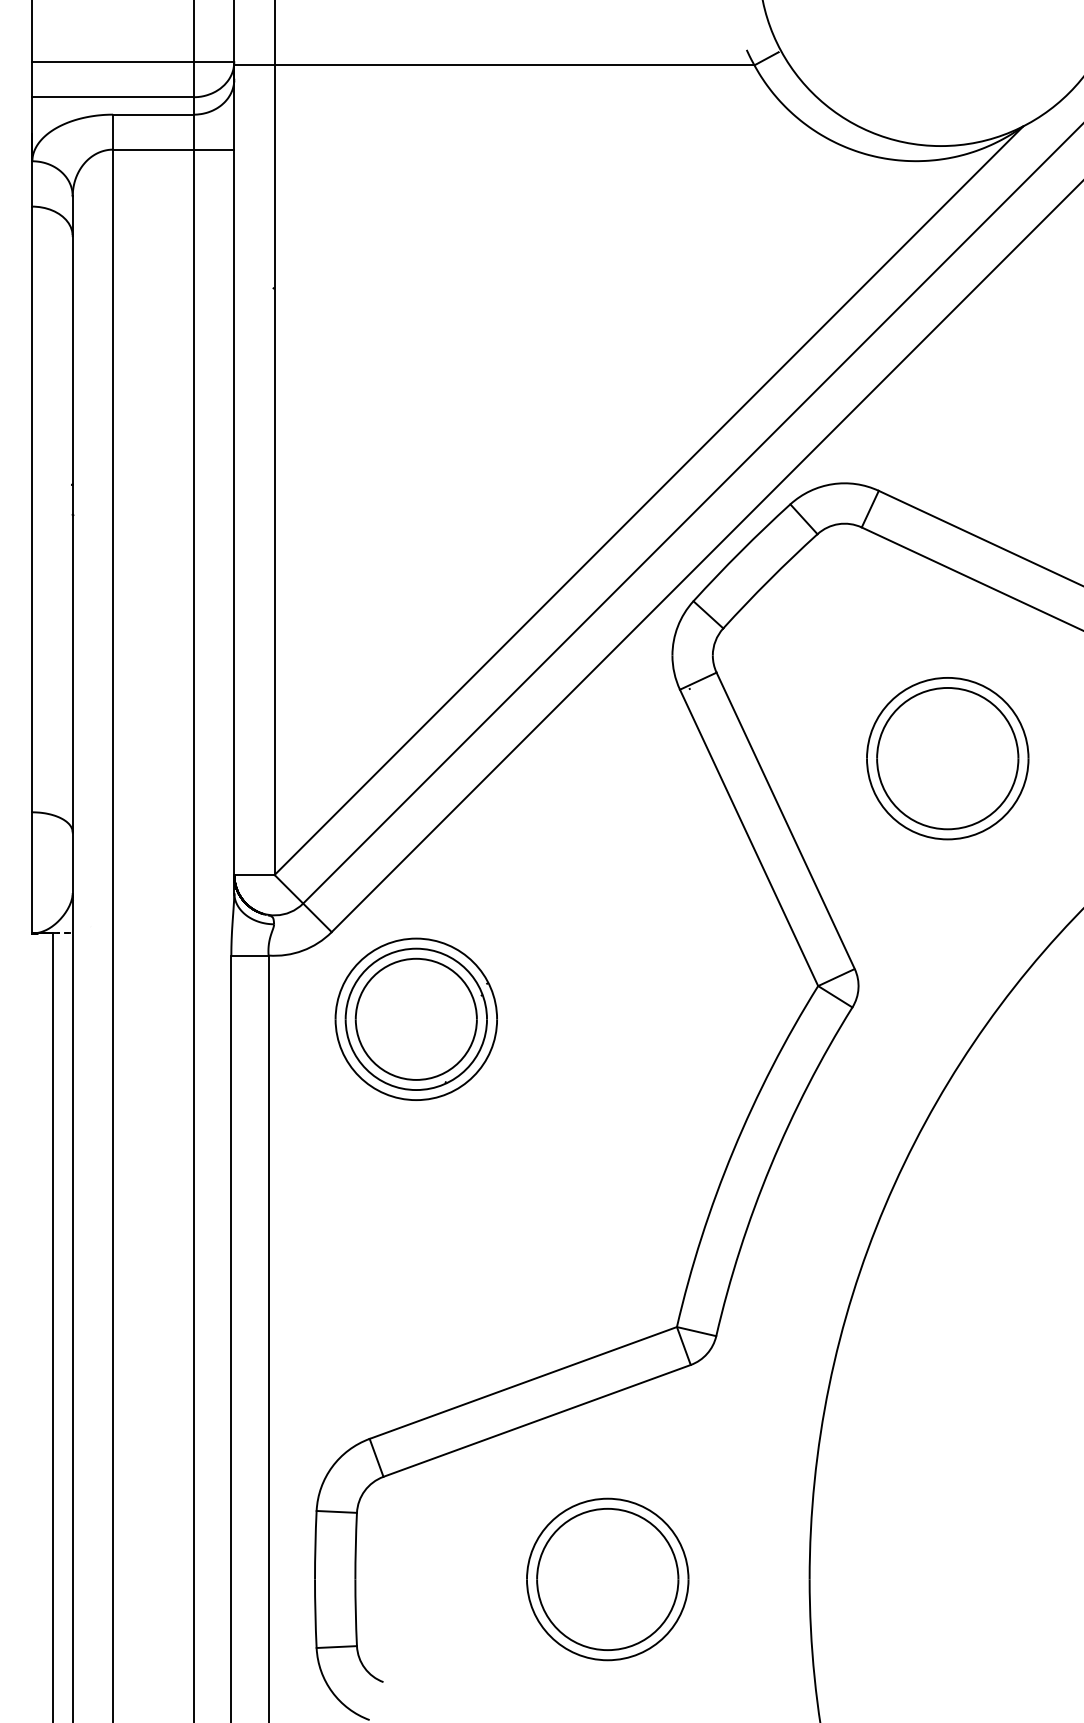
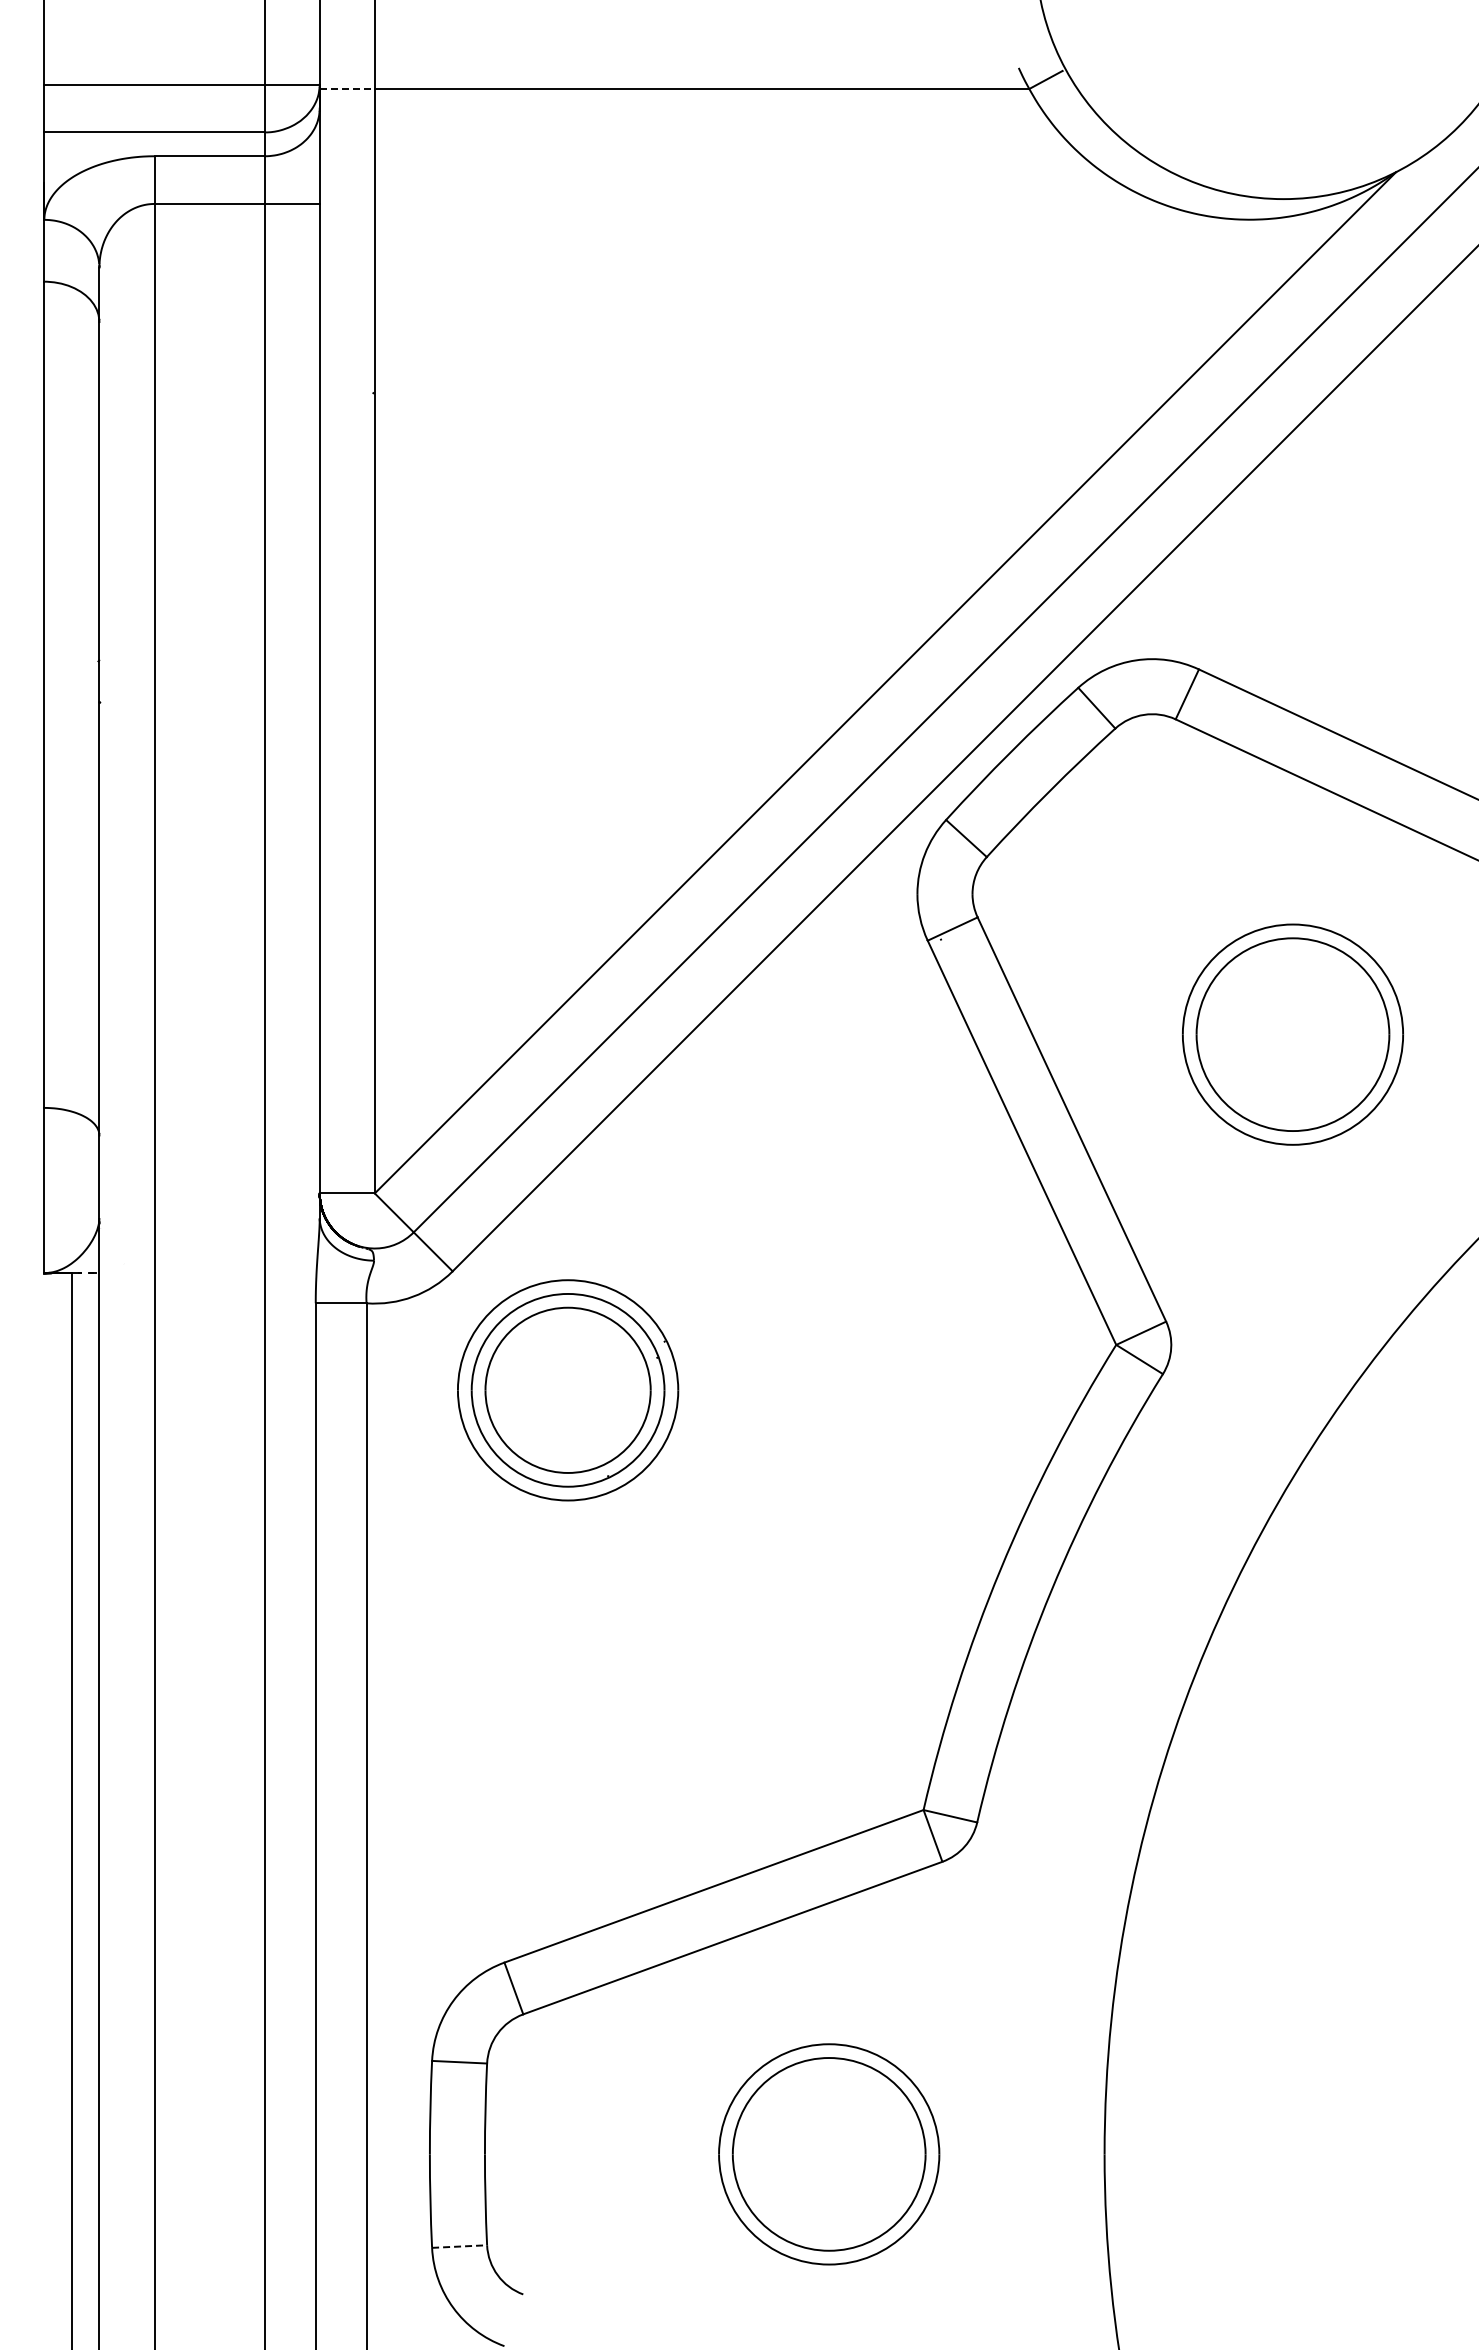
line: (254, 64) -> (347, 88), solid -> dashed
line: (336, 1647) -> (459, 2246), solid -> dashed

